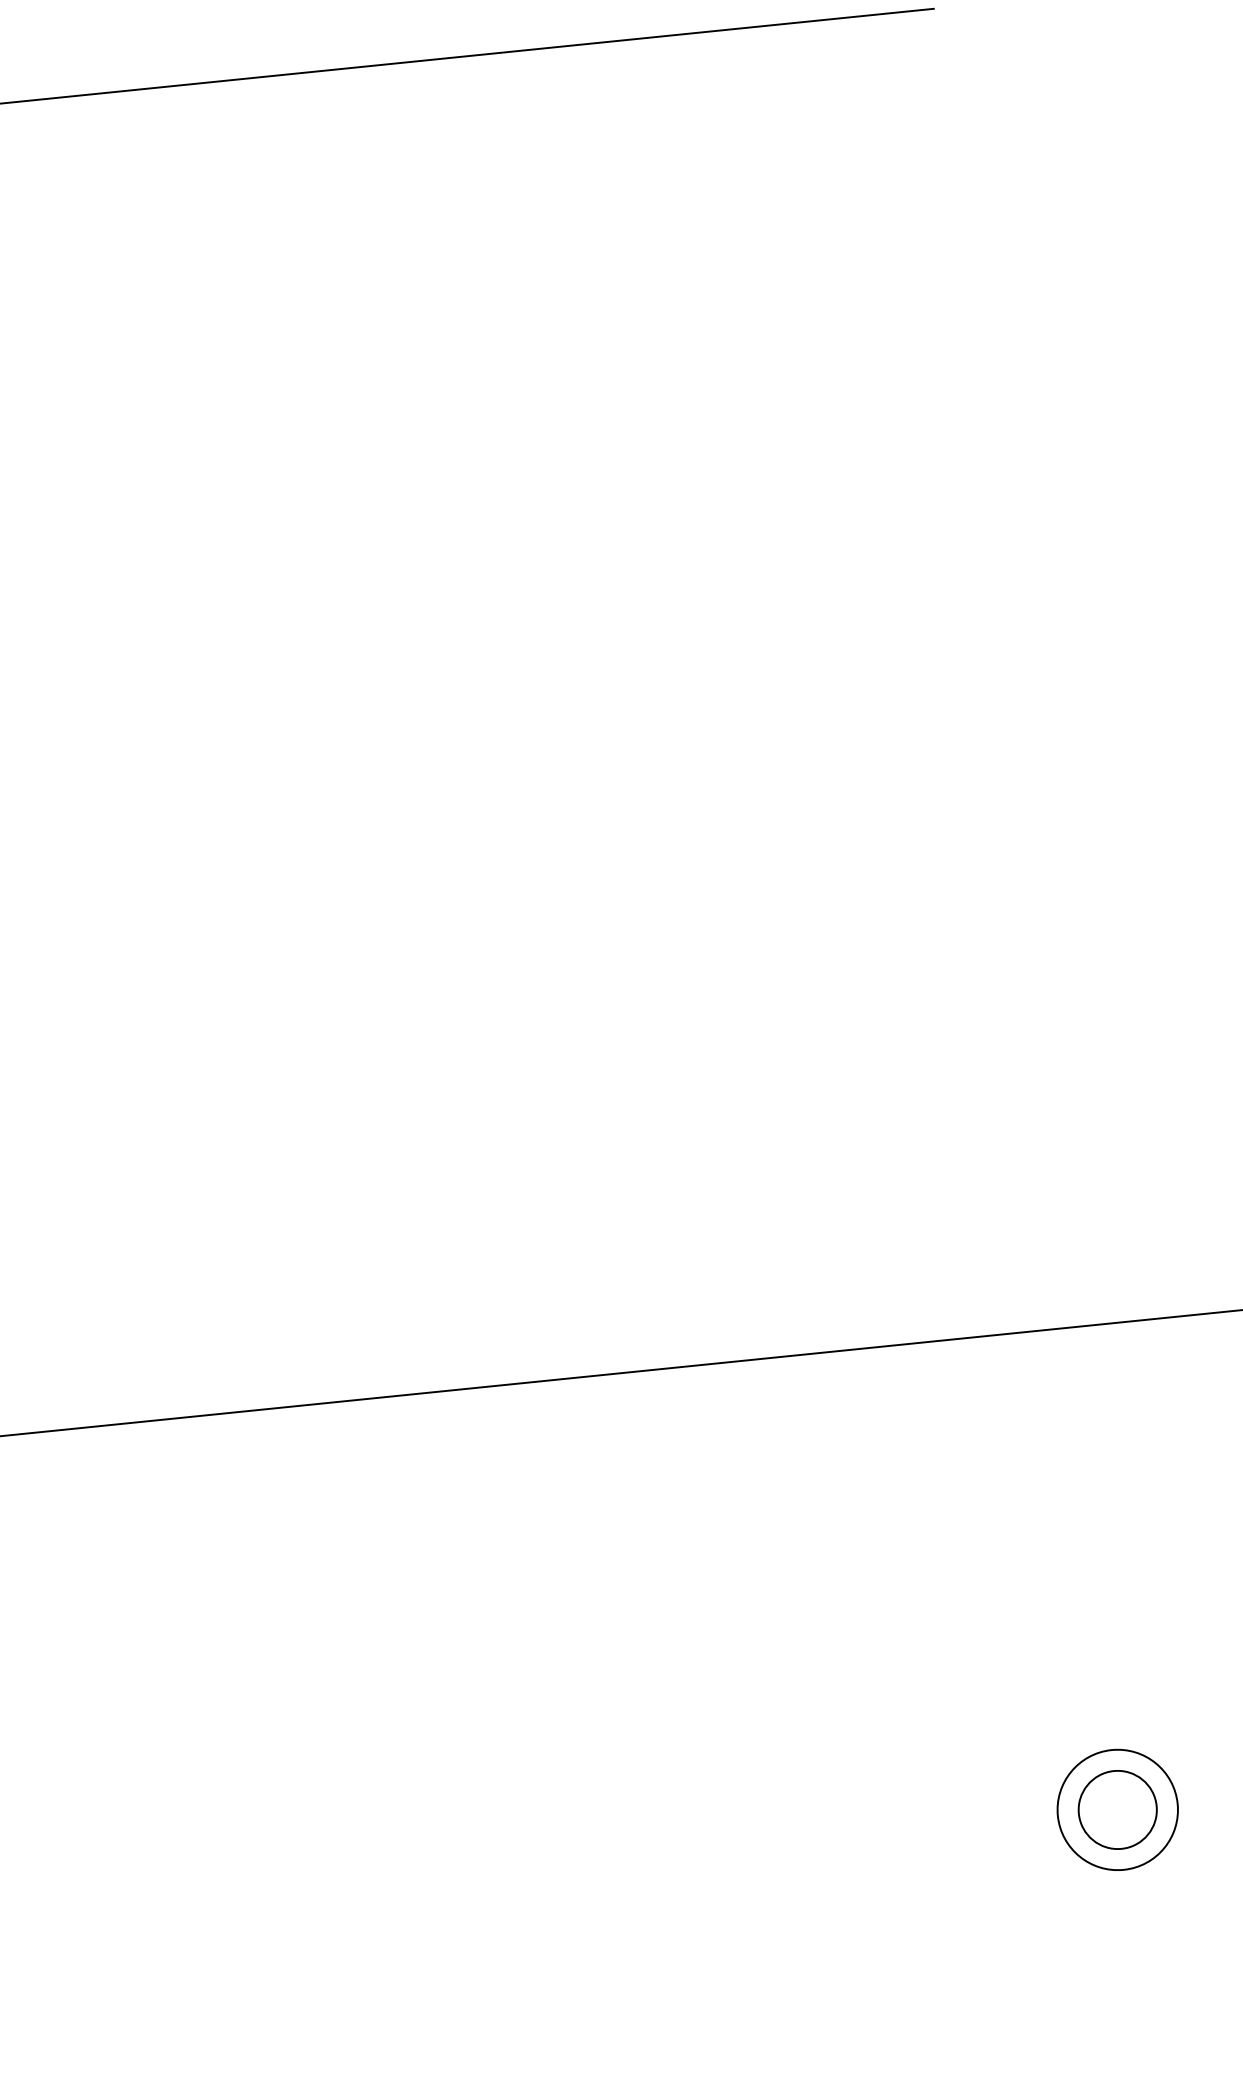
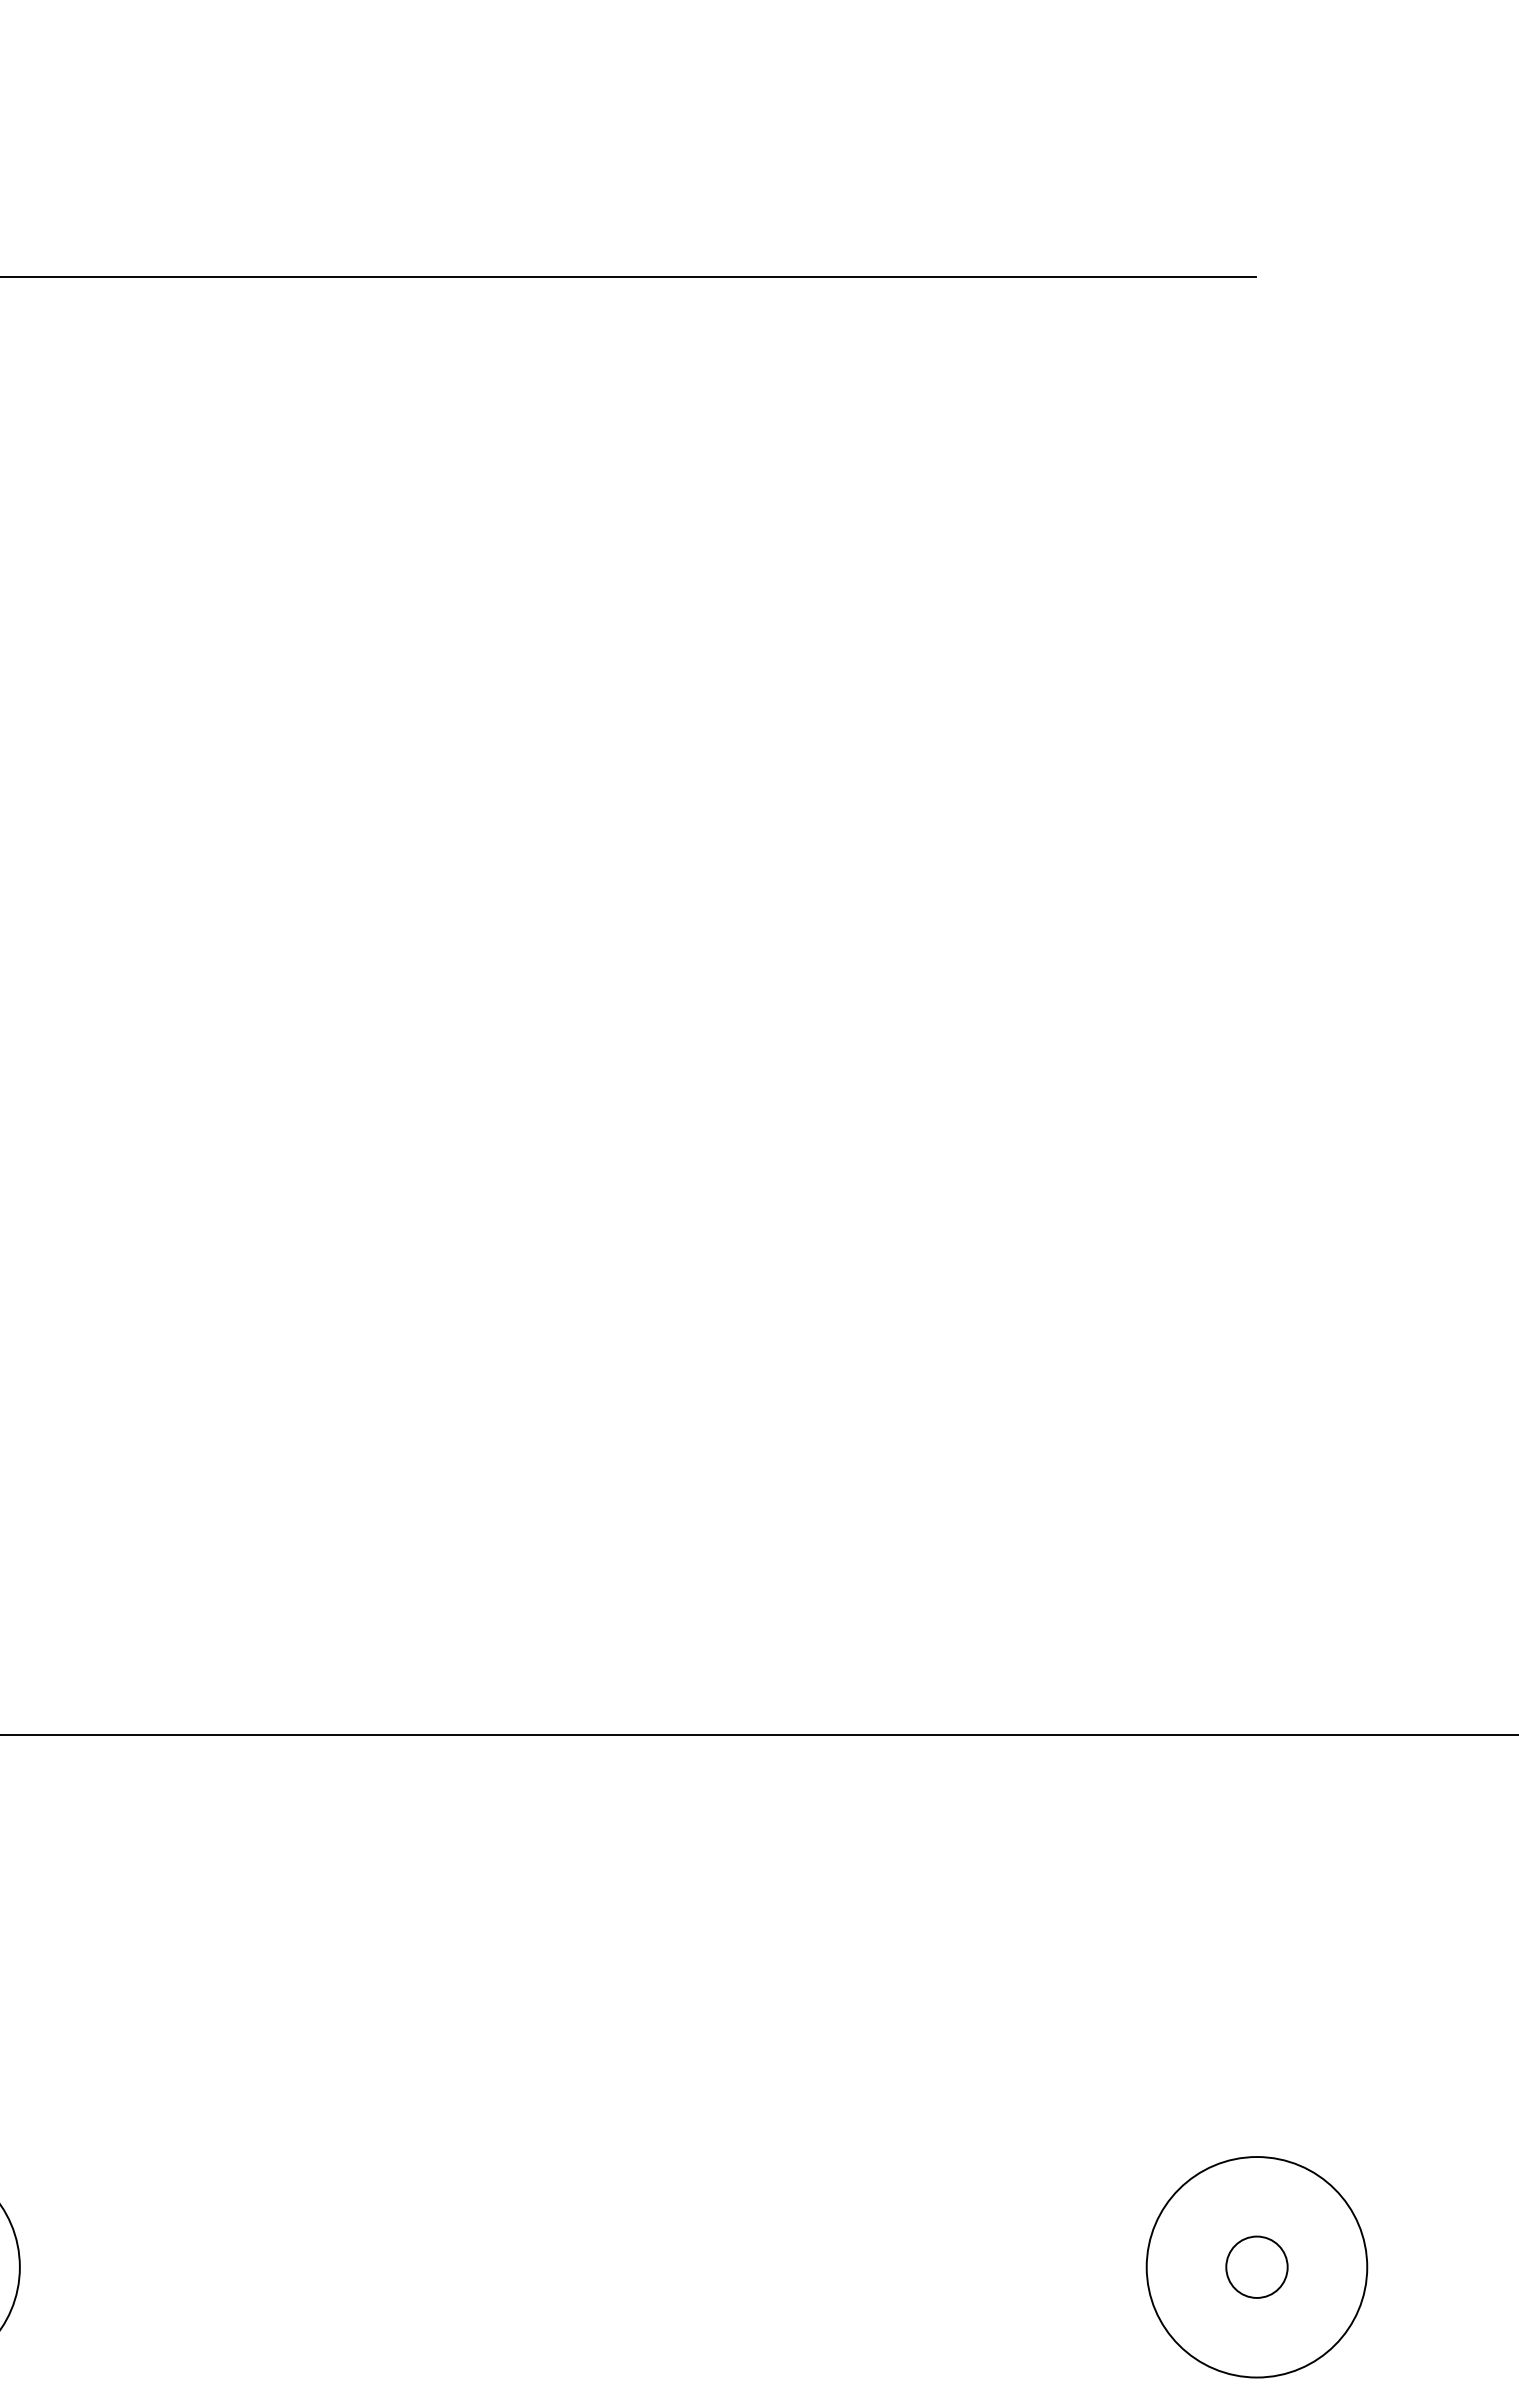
circle: (1117, 1809) -> (1256, 2266), size x0.71
circle: (1117, 1810) -> (1256, 2267), size x1.67

